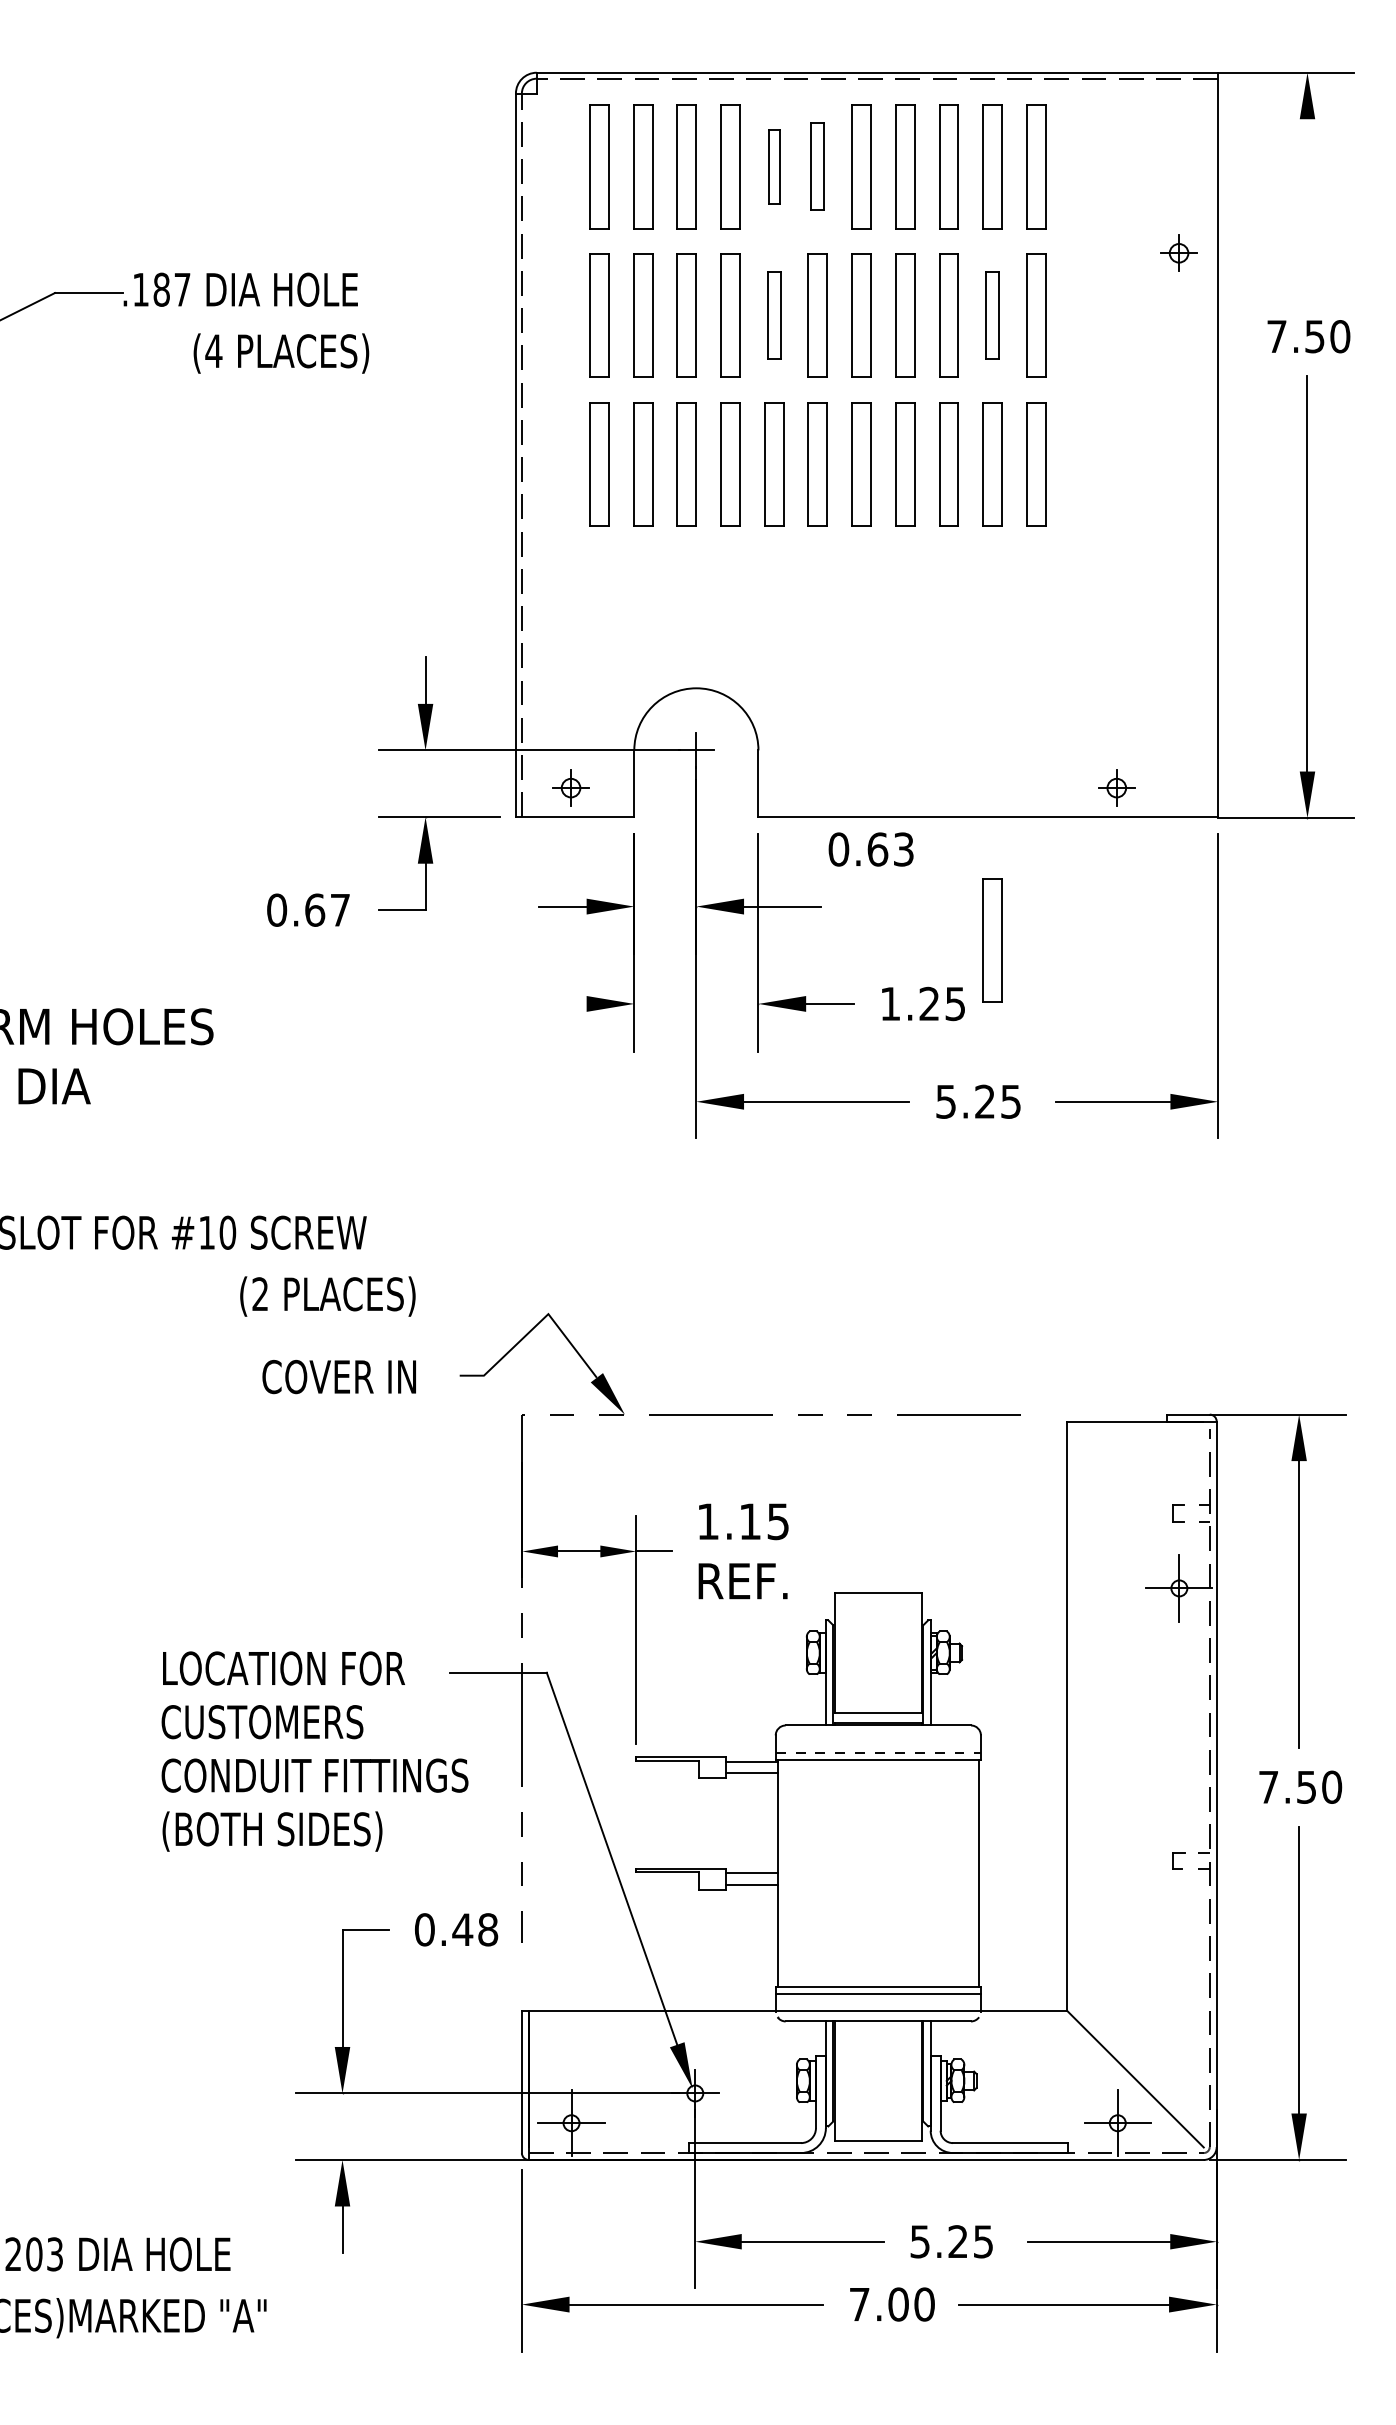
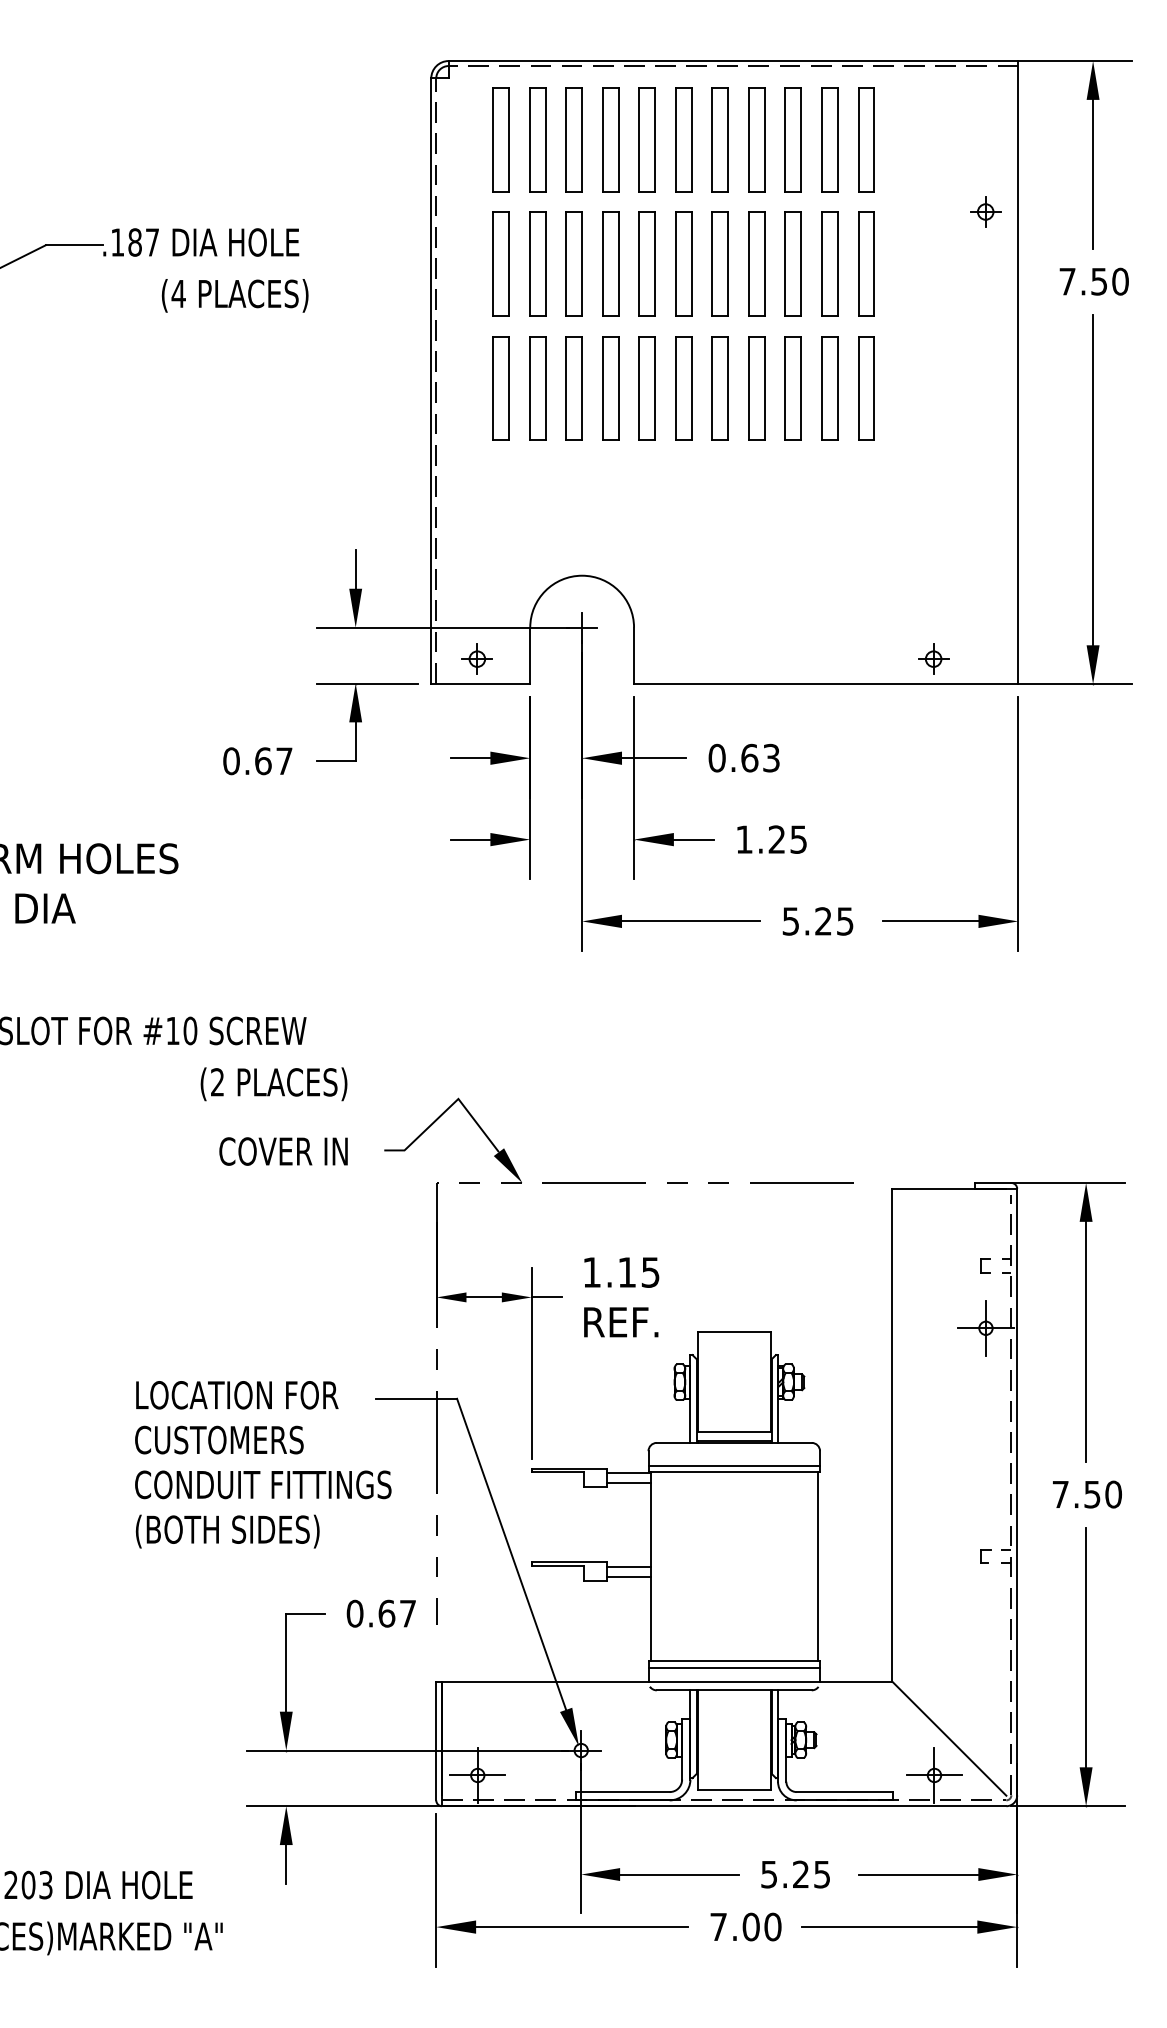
part: (774, 166) -> (647, 139), size x1.67
part: (817, 166) -> (683, 139), size x1.43
line: (1307, 208) -> (1093, 174), added
part: (774, 315) -> (647, 264), size x1.43
part: (992, 315) -> (829, 264), size x1.43
text: (870, 849) -> (743, 758), moved
part: (992, 940) -> (829, 786), removed
line: (562, 1003) -> (470, 839), added
line: (878, 1752) -> (734, 1465), dashed -> solid
text: (475, 1929) -> (397, 1613), 0.48 -> 0.67

